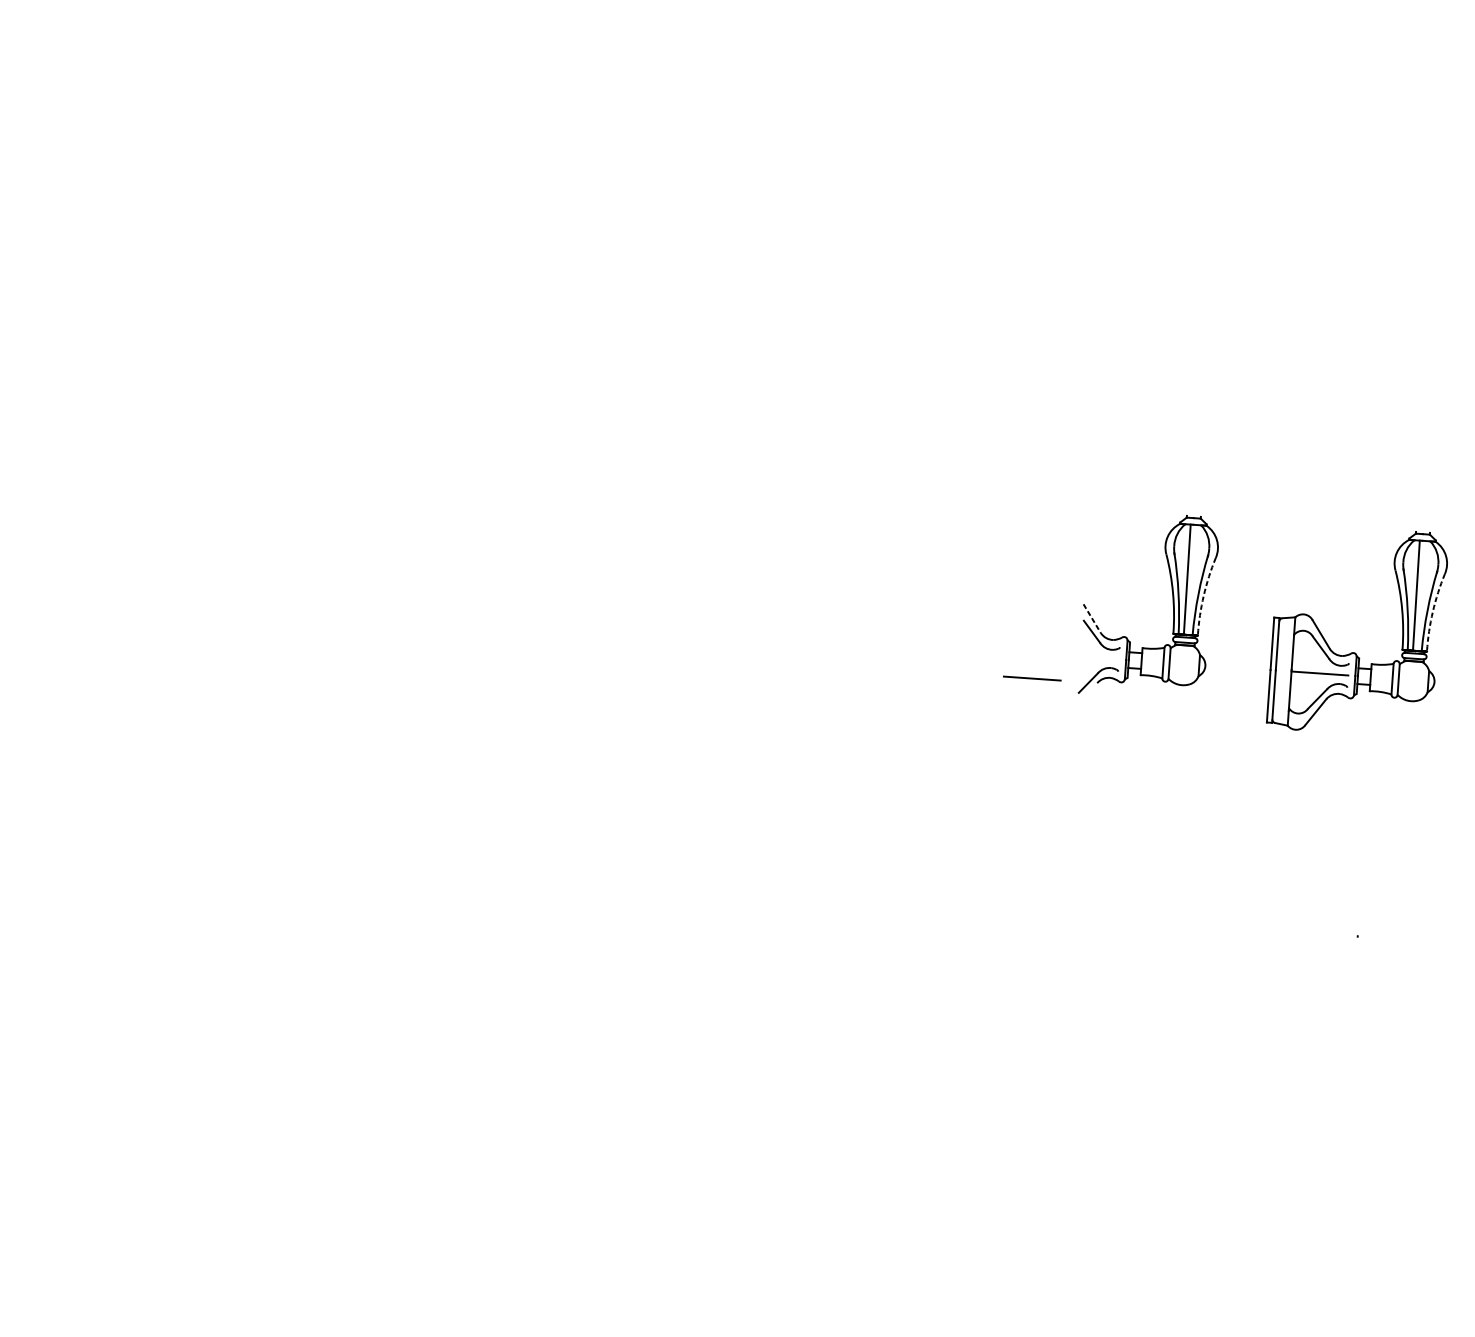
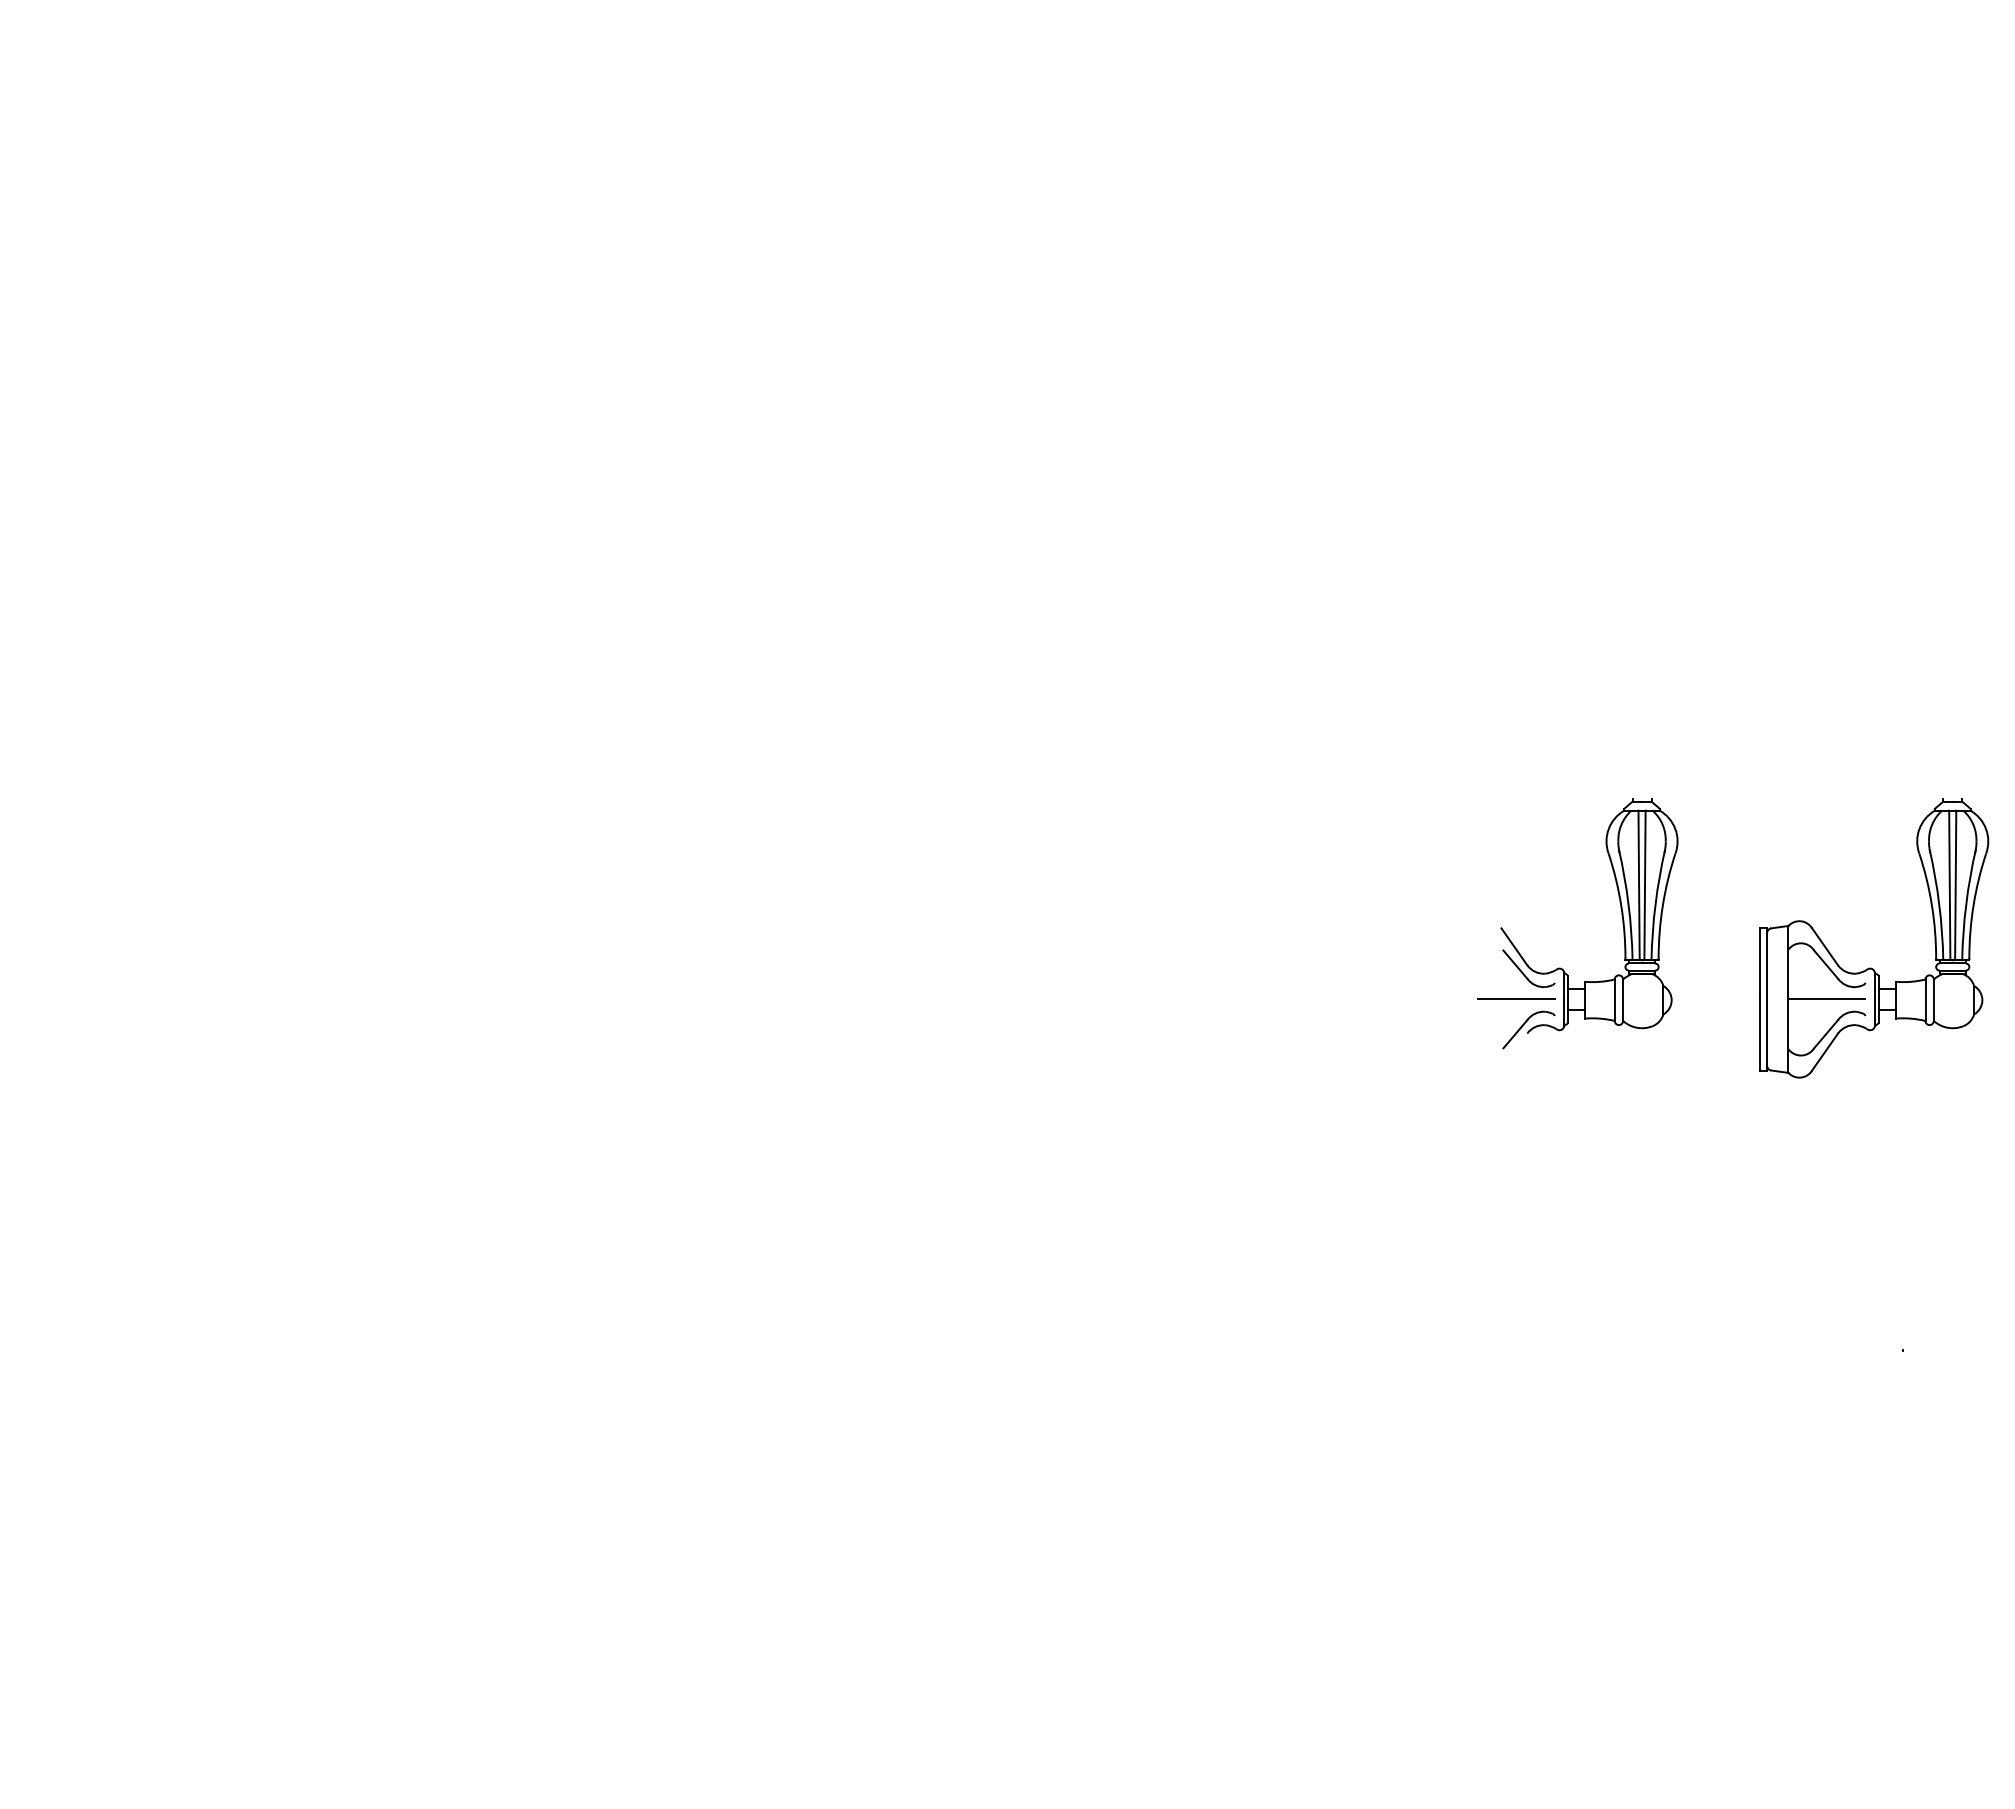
line: (1191, 579) -> (1644, 884), added
arc: (1203, 595) -> (1662, 905), dashed -> solid
line: (1420, 595) -> (1955, 884), added
arc: (1432, 611) -> (1973, 905), dashed -> solid
line: (1092, 618) -> (1514, 946), dashed -> solid
line: (1032, 677) -> (1516, 998), moved

